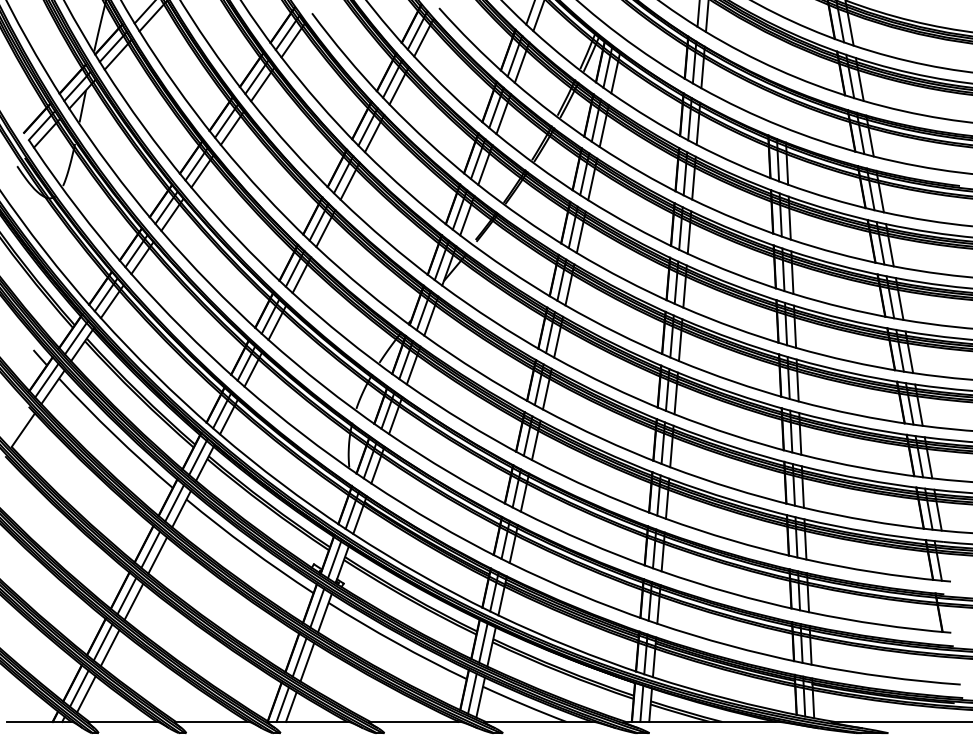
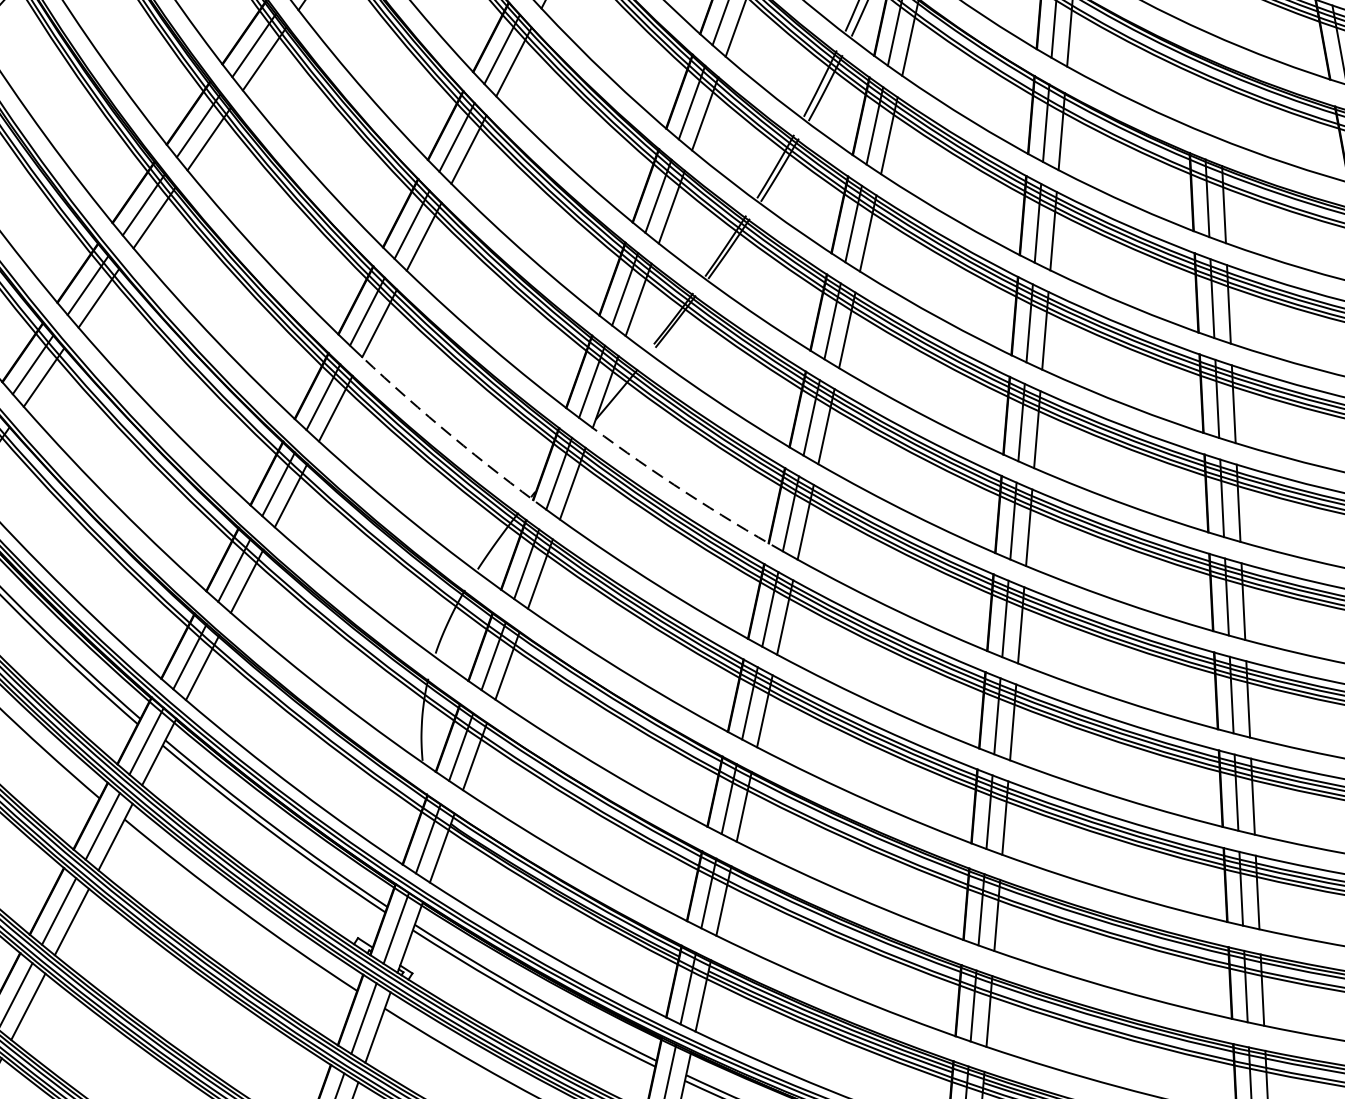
arc: (365, 290) -> (452, 436), solid -> dashed
arc: (493, 320) -> (686, 491), solid -> dashed

